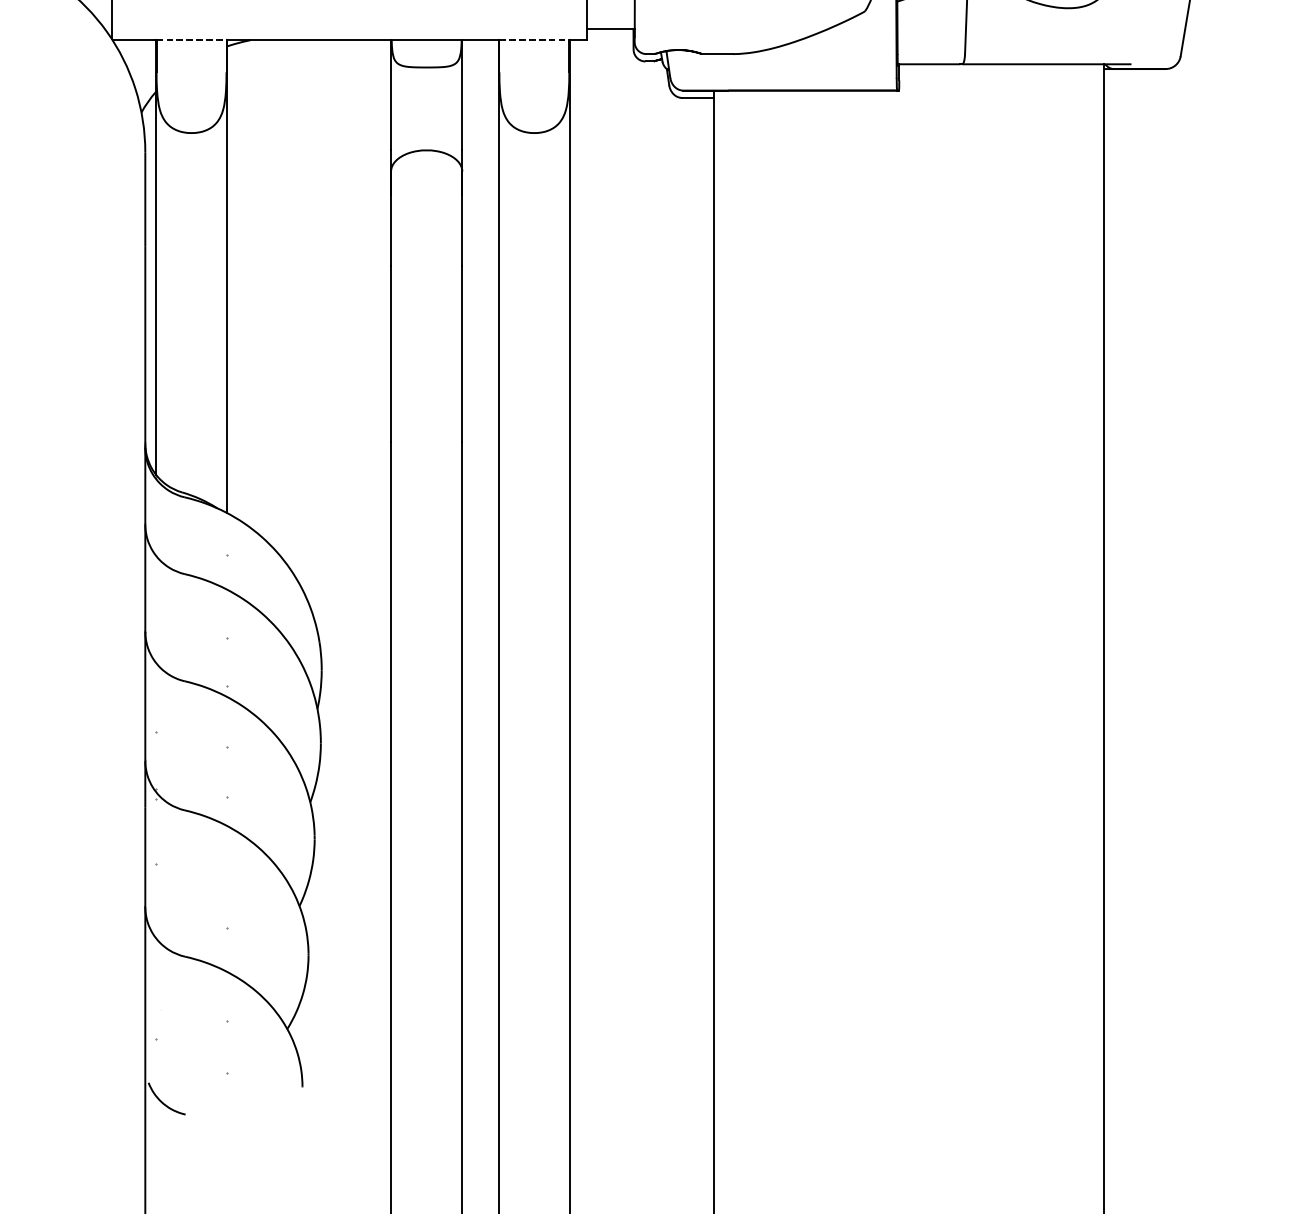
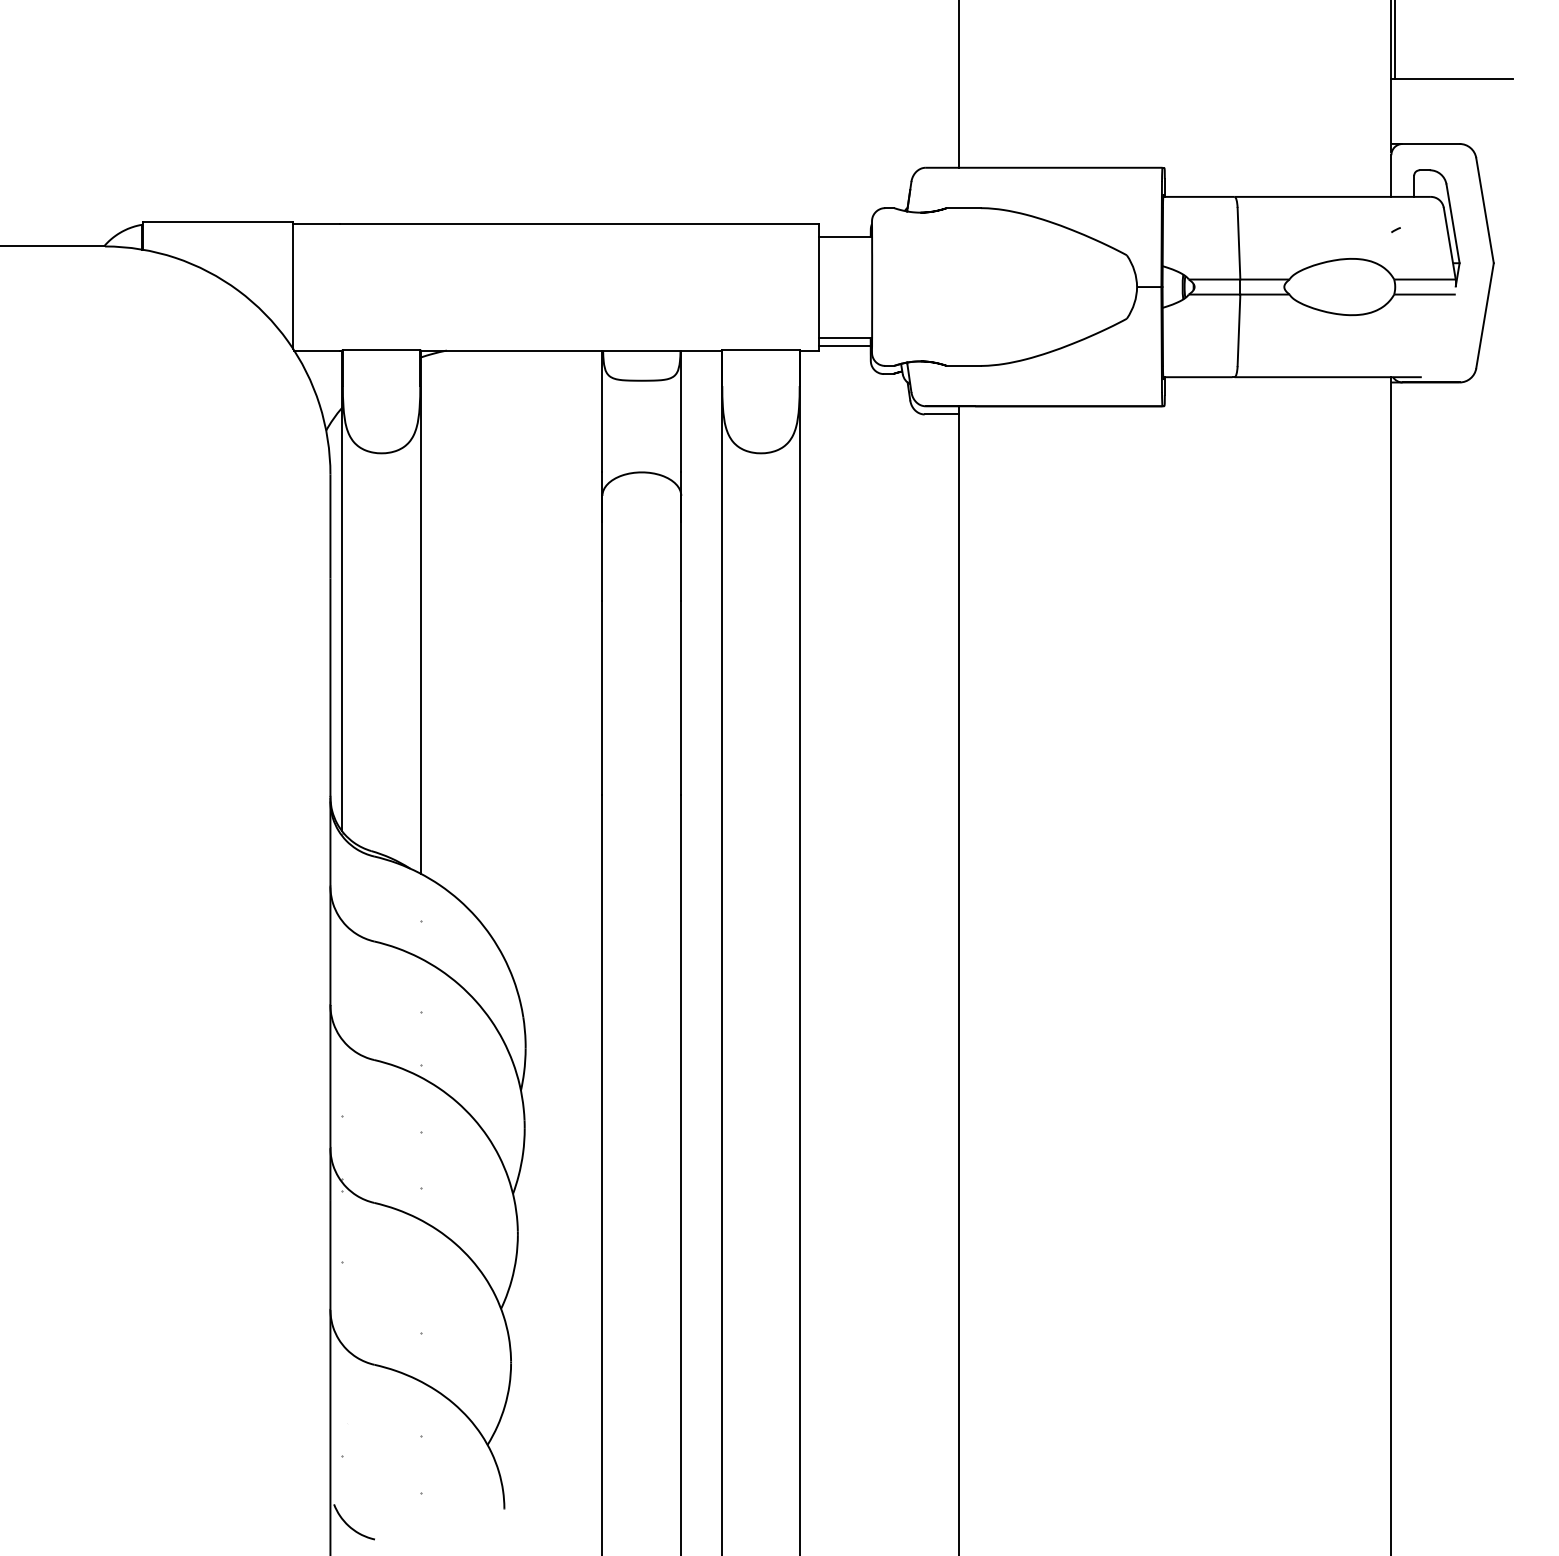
line: (609, 35) -> (844, 345), added
line: (191, 40) -> (381, 350), dashed -> solid
line: (534, 40) -> (761, 350), dashed -> solid

